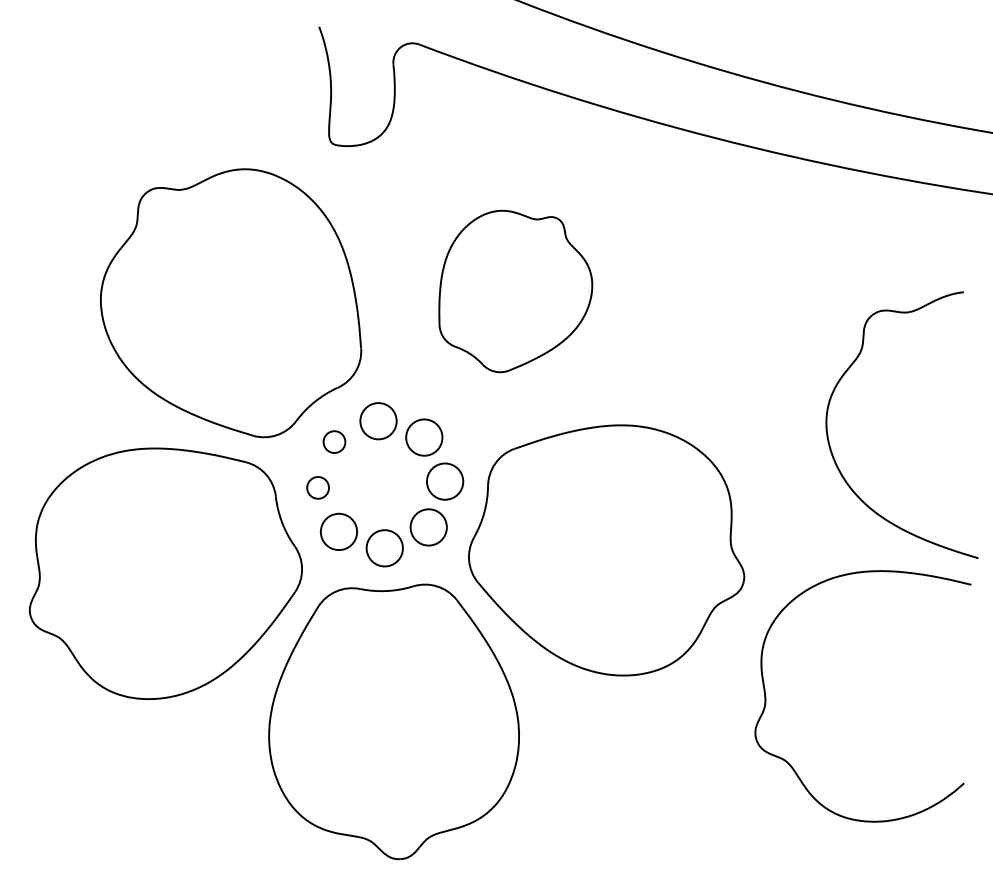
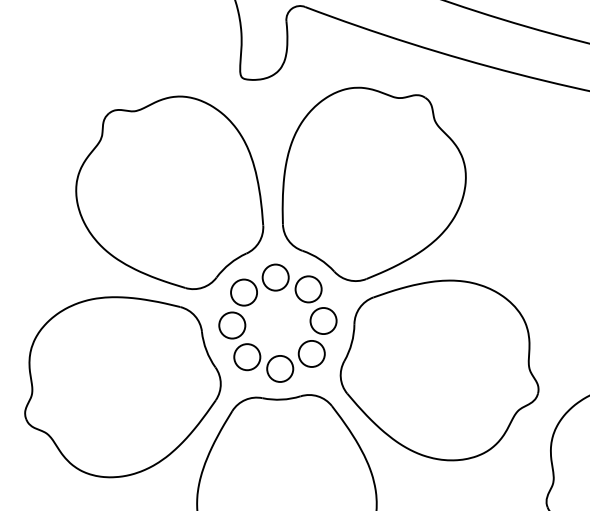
part: (515, 291) -> (374, 184), size x1.67
circle: (334, 441) -> (244, 292), size x1.67
circle: (317, 487) -> (231, 325), size x1.67

